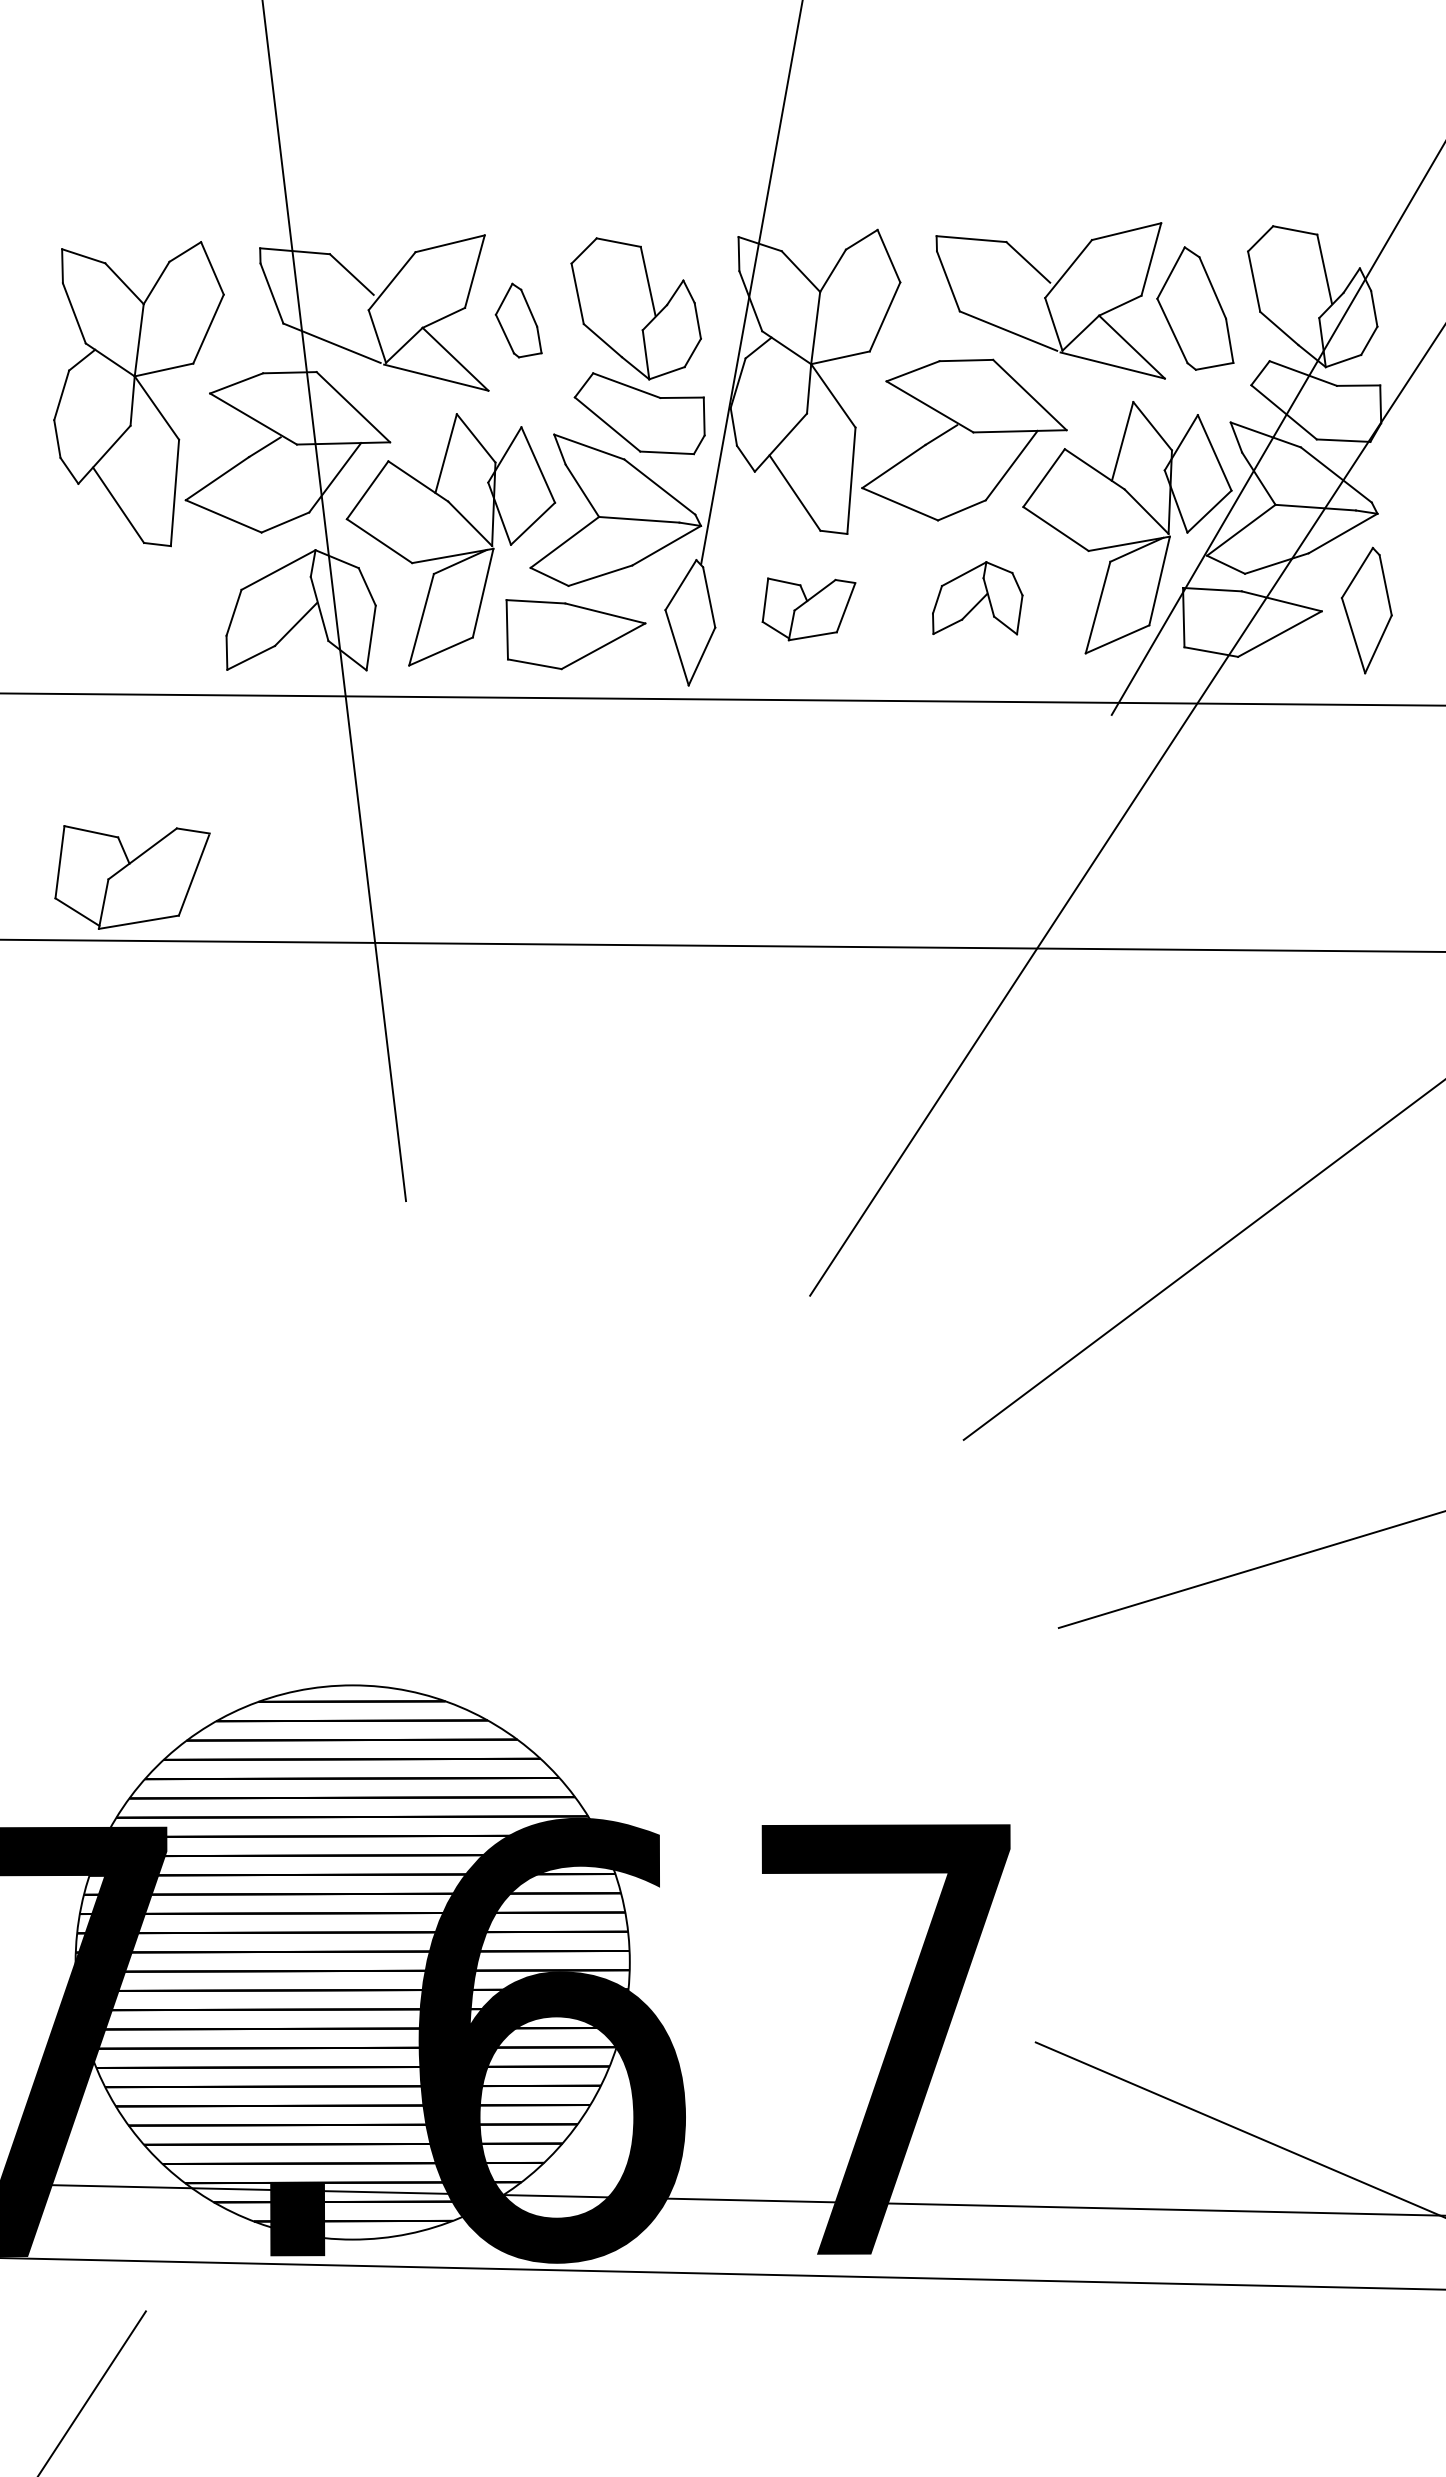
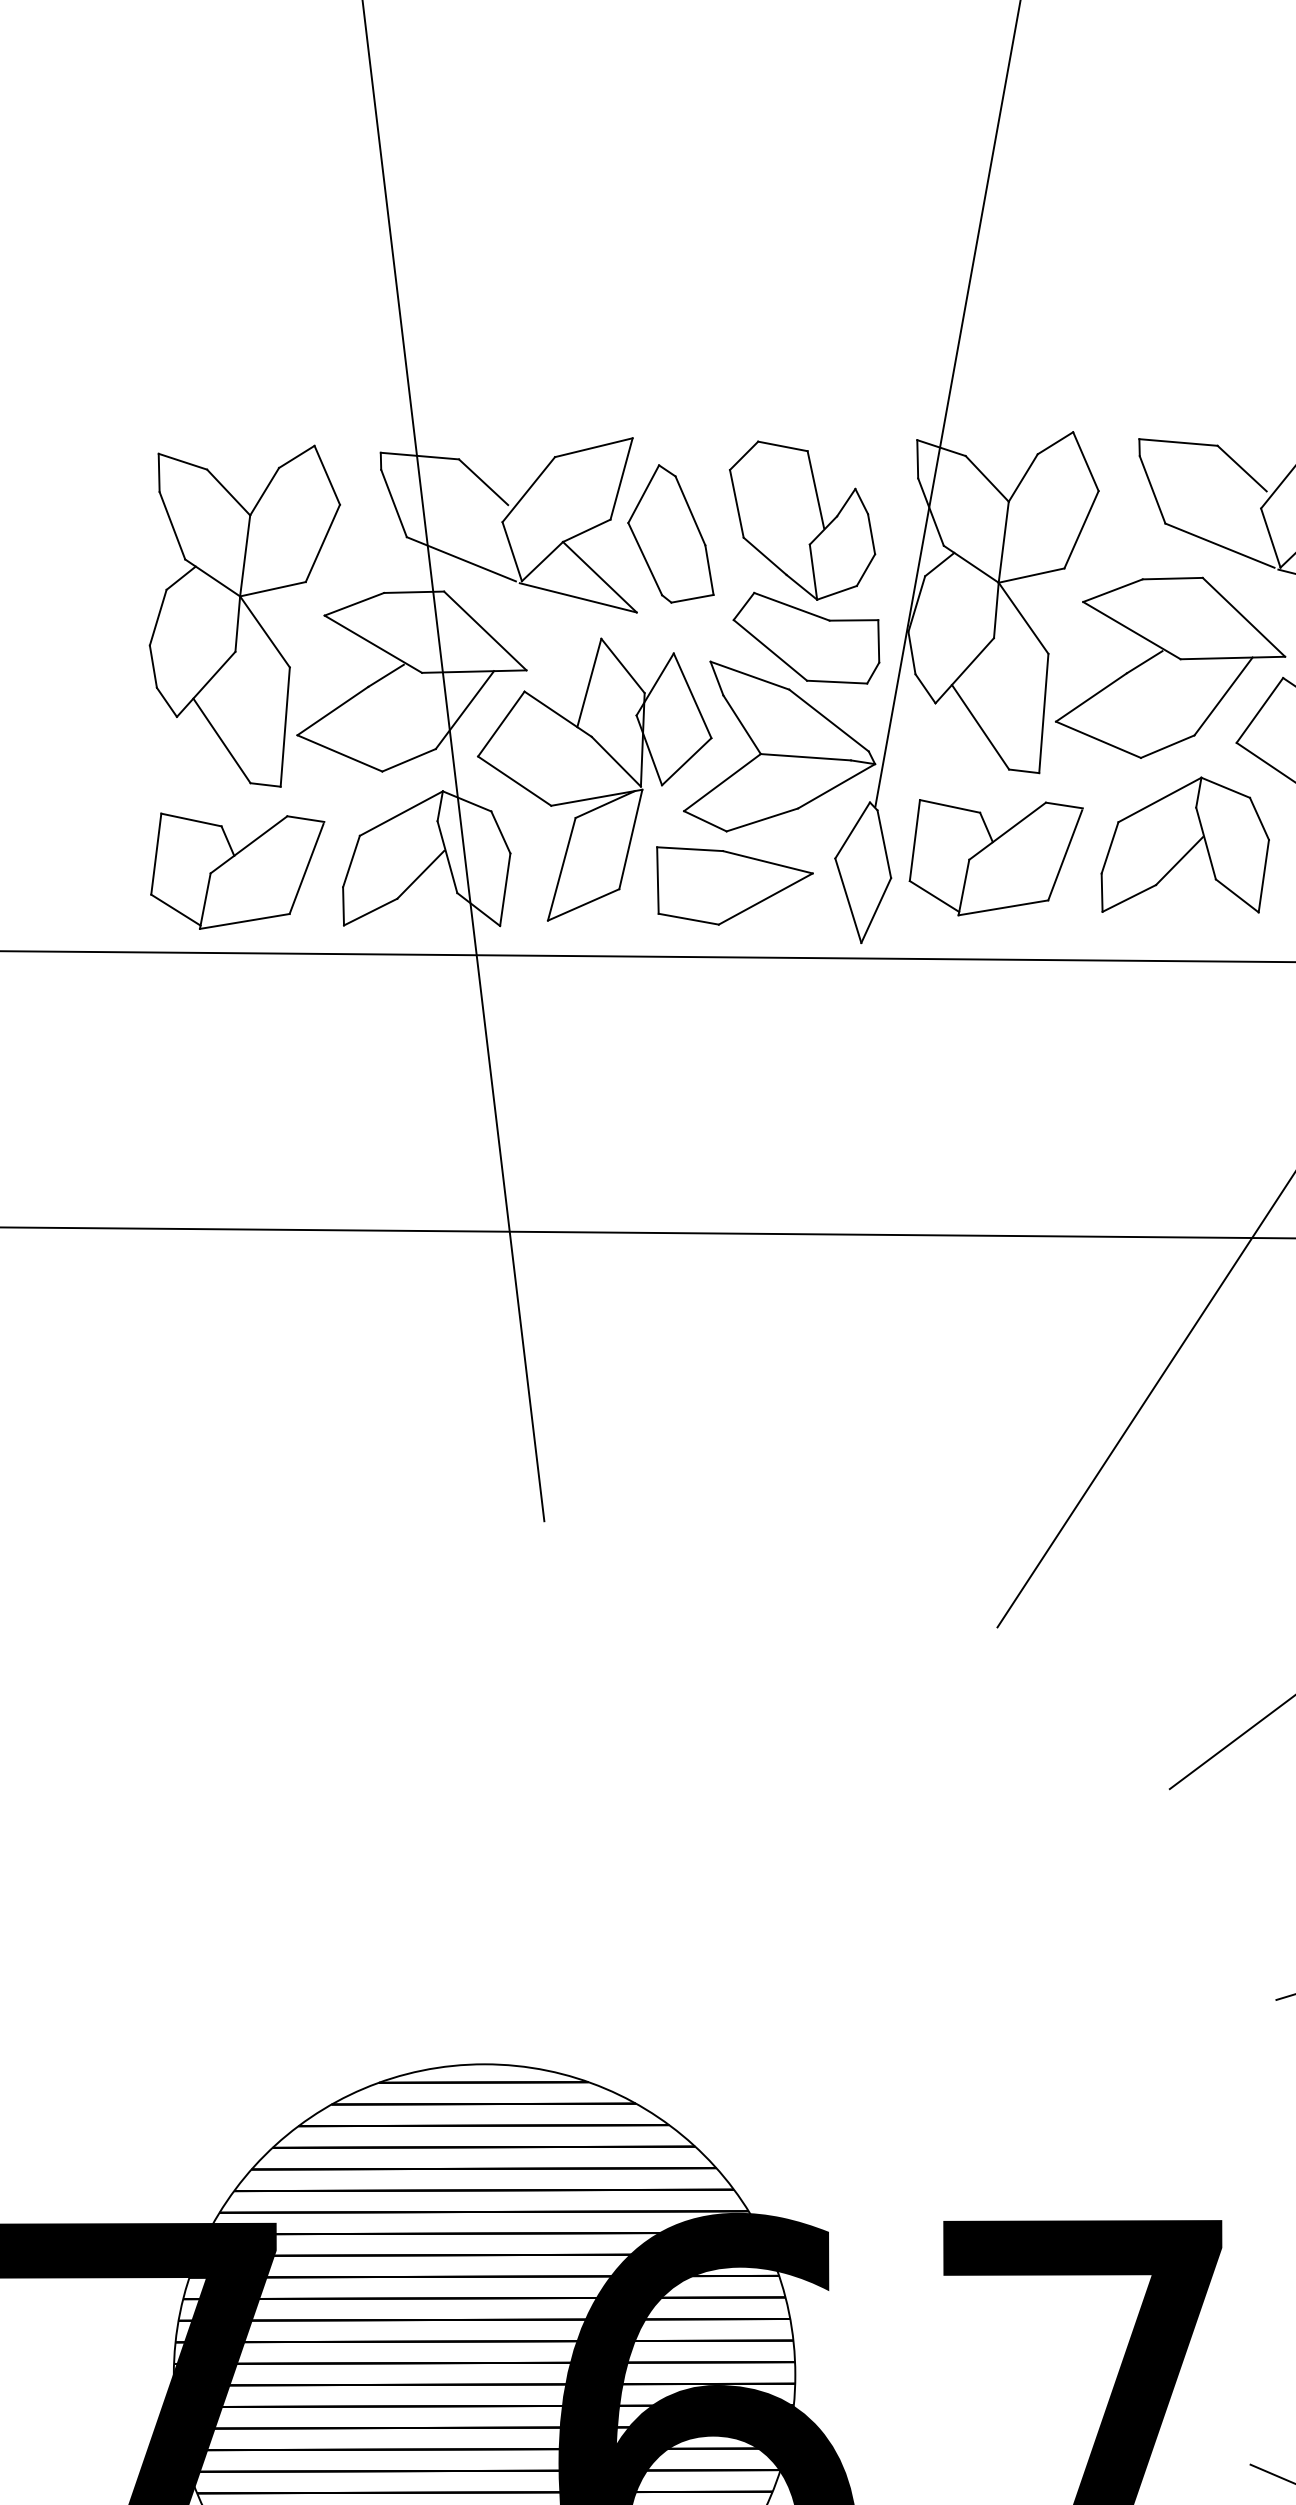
part: (518, 320) -> (670, 533), size x1.67
part: (977, 598) -> (1185, 845), size x1.67
part: (808, 609) -> (995, 857), size x1.67
part: (132, 877) -> (237, 871), moved

